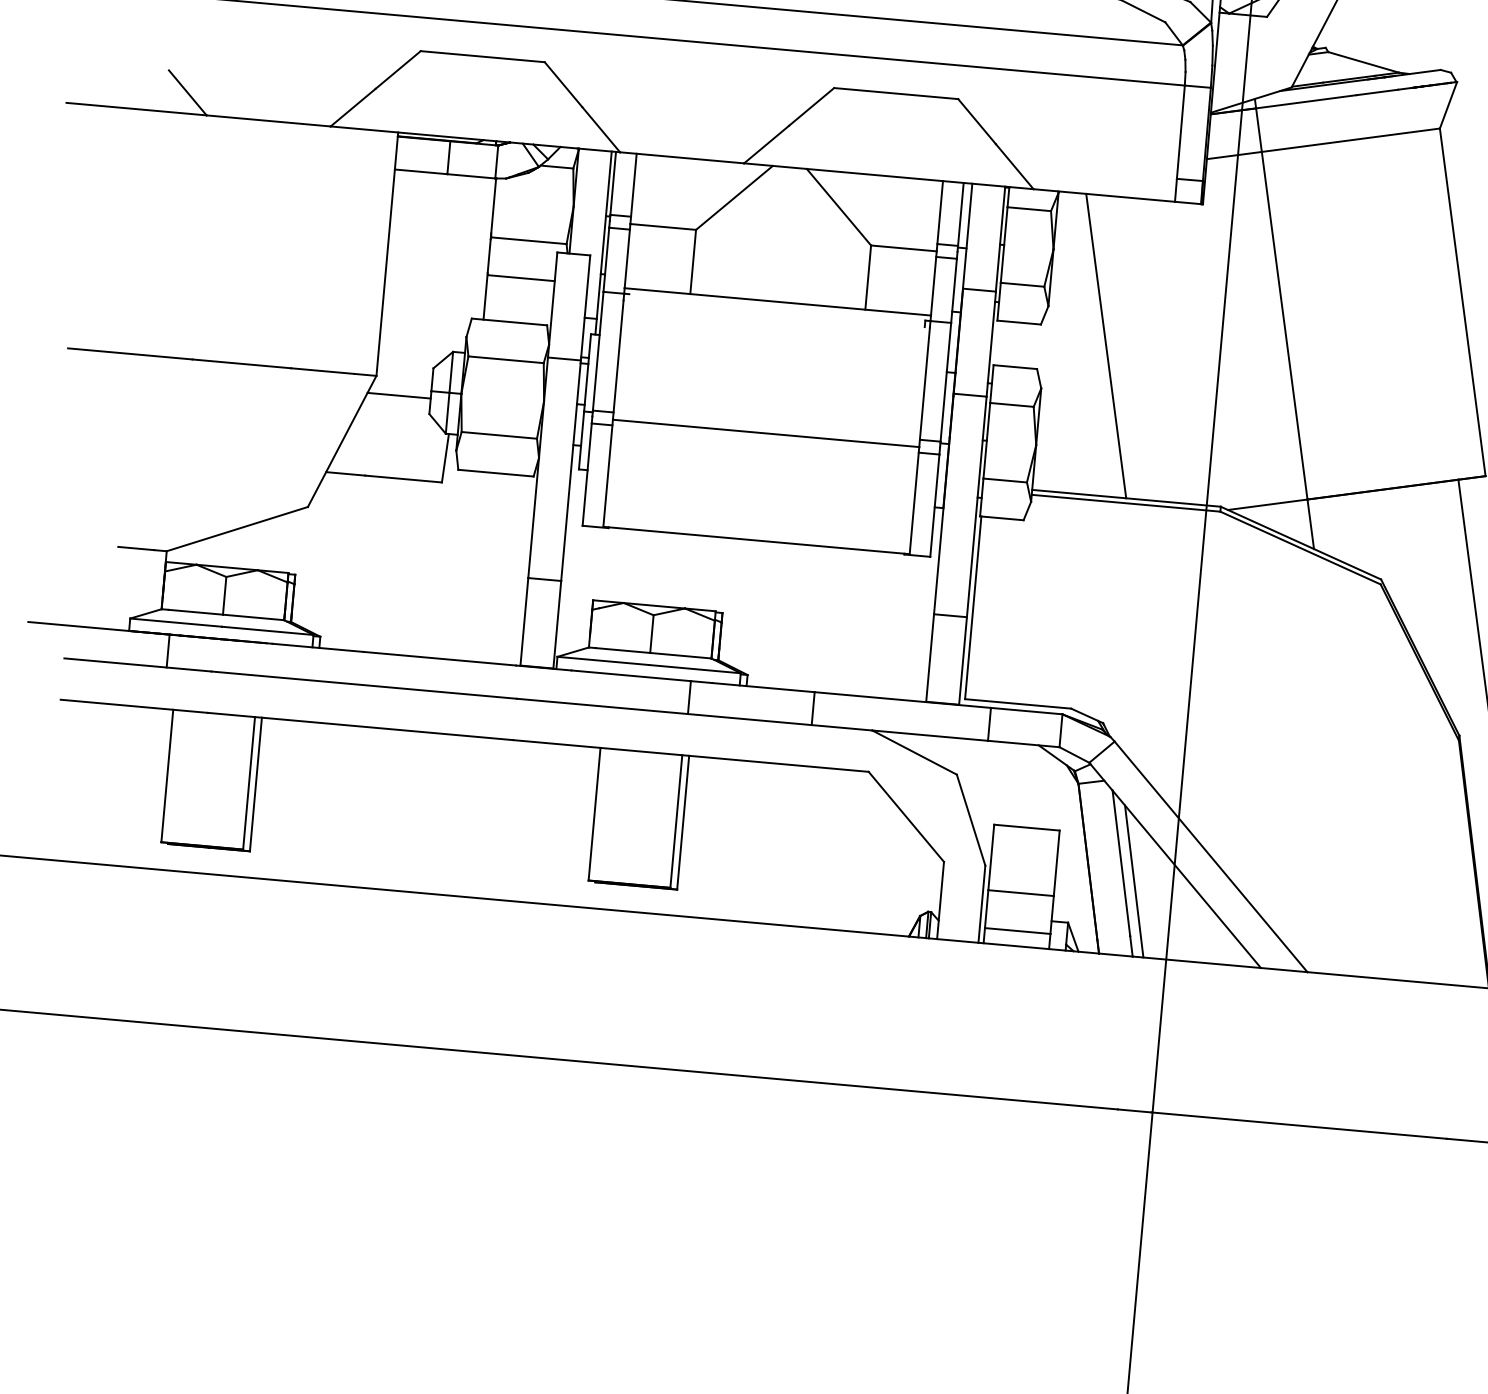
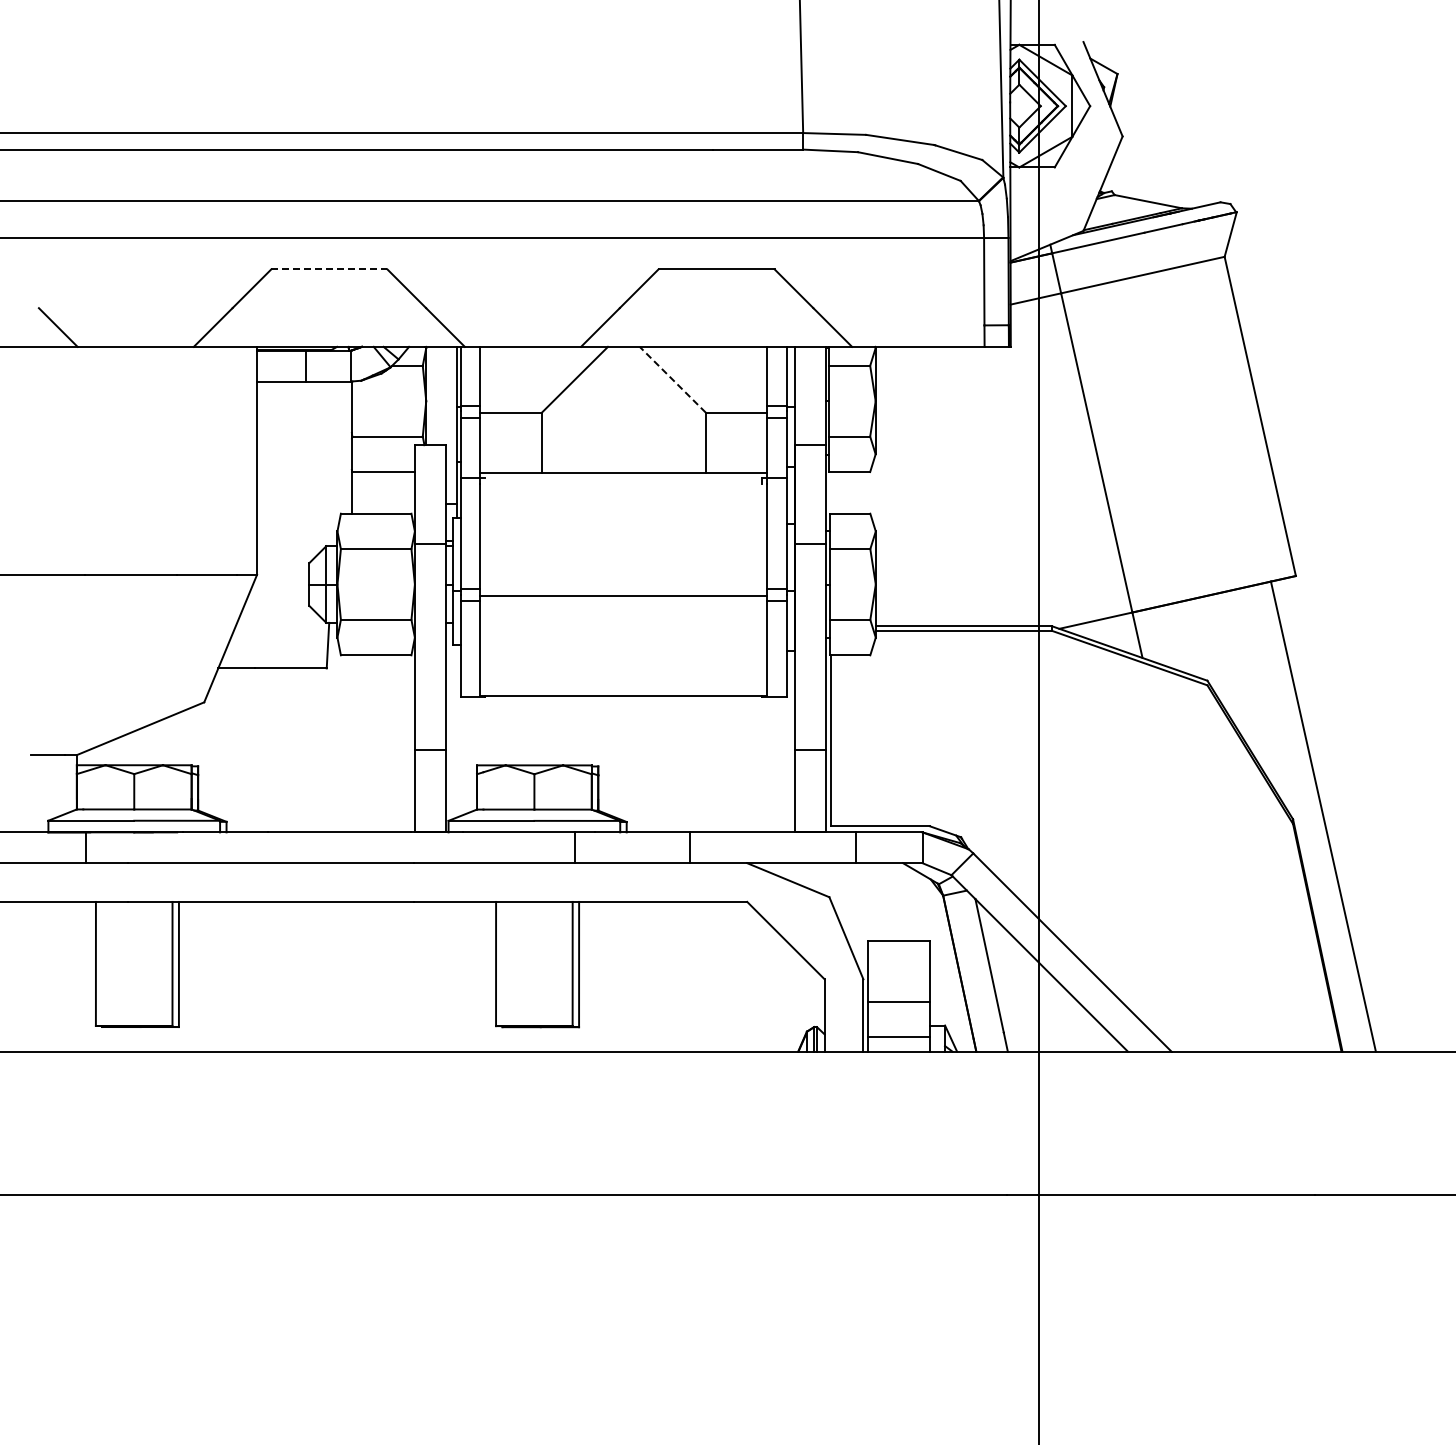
line: (482, 56) -> (329, 269), solid -> dashed
line: (838, 206) -> (672, 379), solid -> dashed
line: (1106, 345) -> (932, 486), removed
line: (398, 395) -> (279, 591), removed
line: (1133, 881) -> (1002, 981), removed

